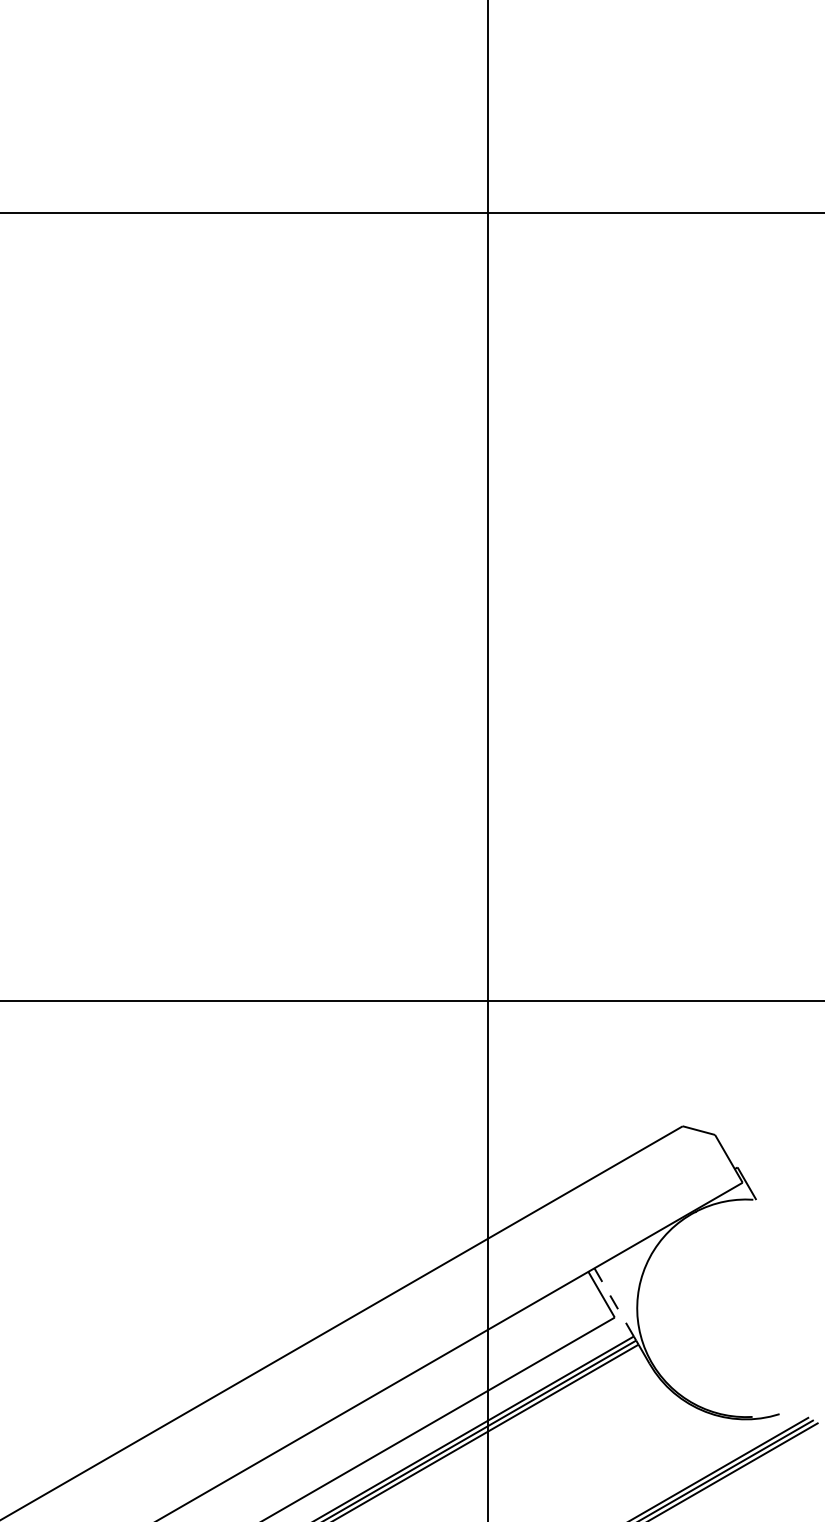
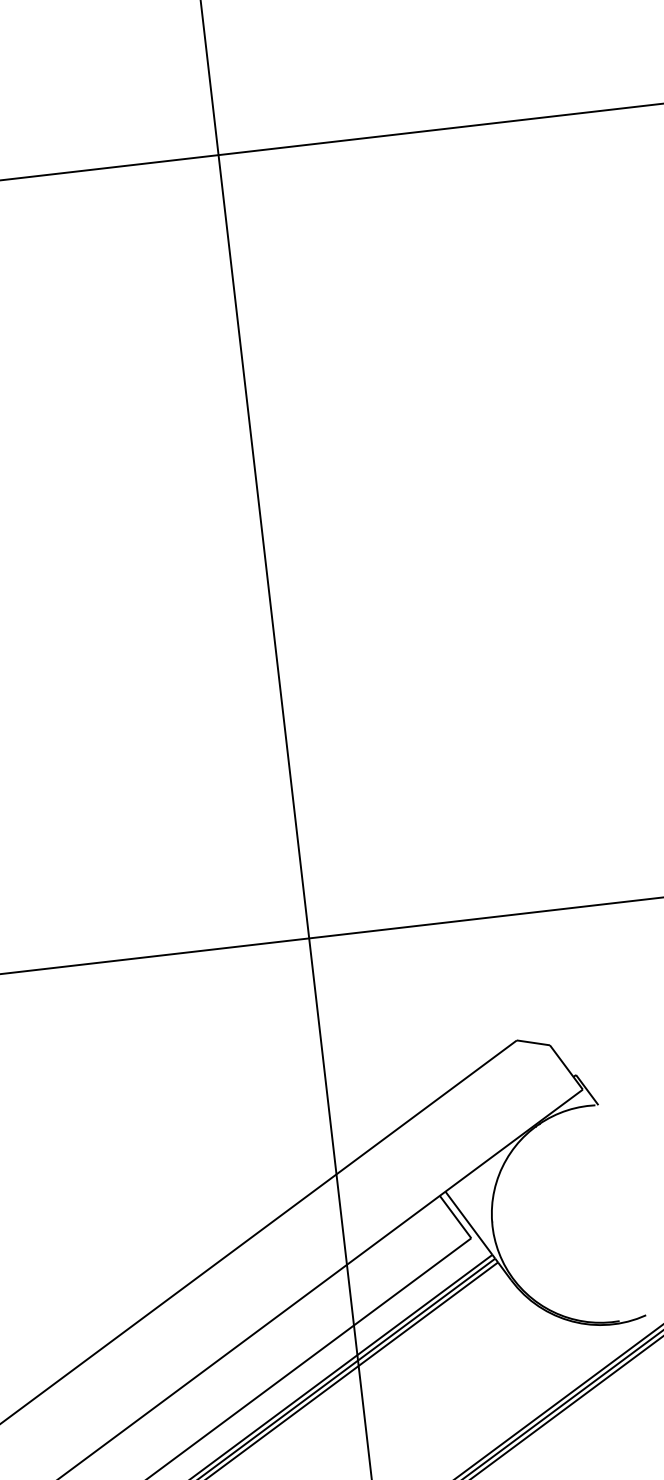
line: (613, 1301) -> (468, 1222), dashed -> solid

